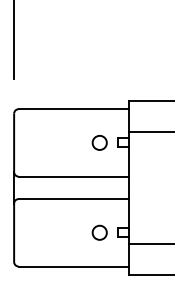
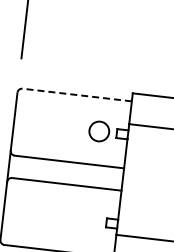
line: (73, 109) -> (76, 95), solid -> dashed
part: (99, 142) -> (98, 131), size x1.4
part: (99, 232) -> (88, 220), removed

